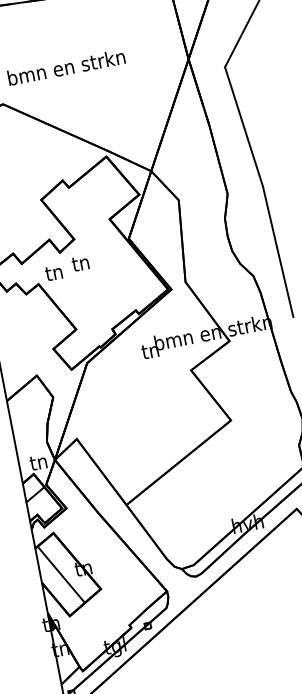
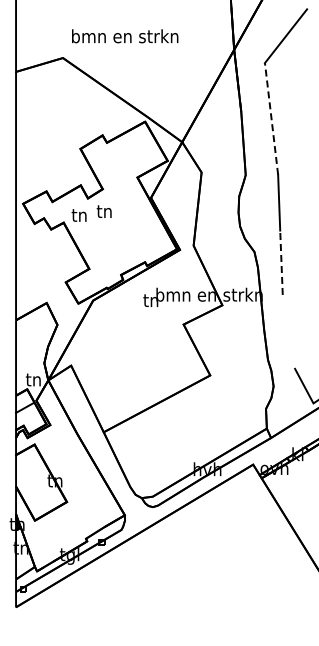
line: (243, 126) -> (271, 118), solid -> dashed
line: (285, 281) -> (281, 262), solid -> dashed
line: (61, 574) -> (34, 482), removed

